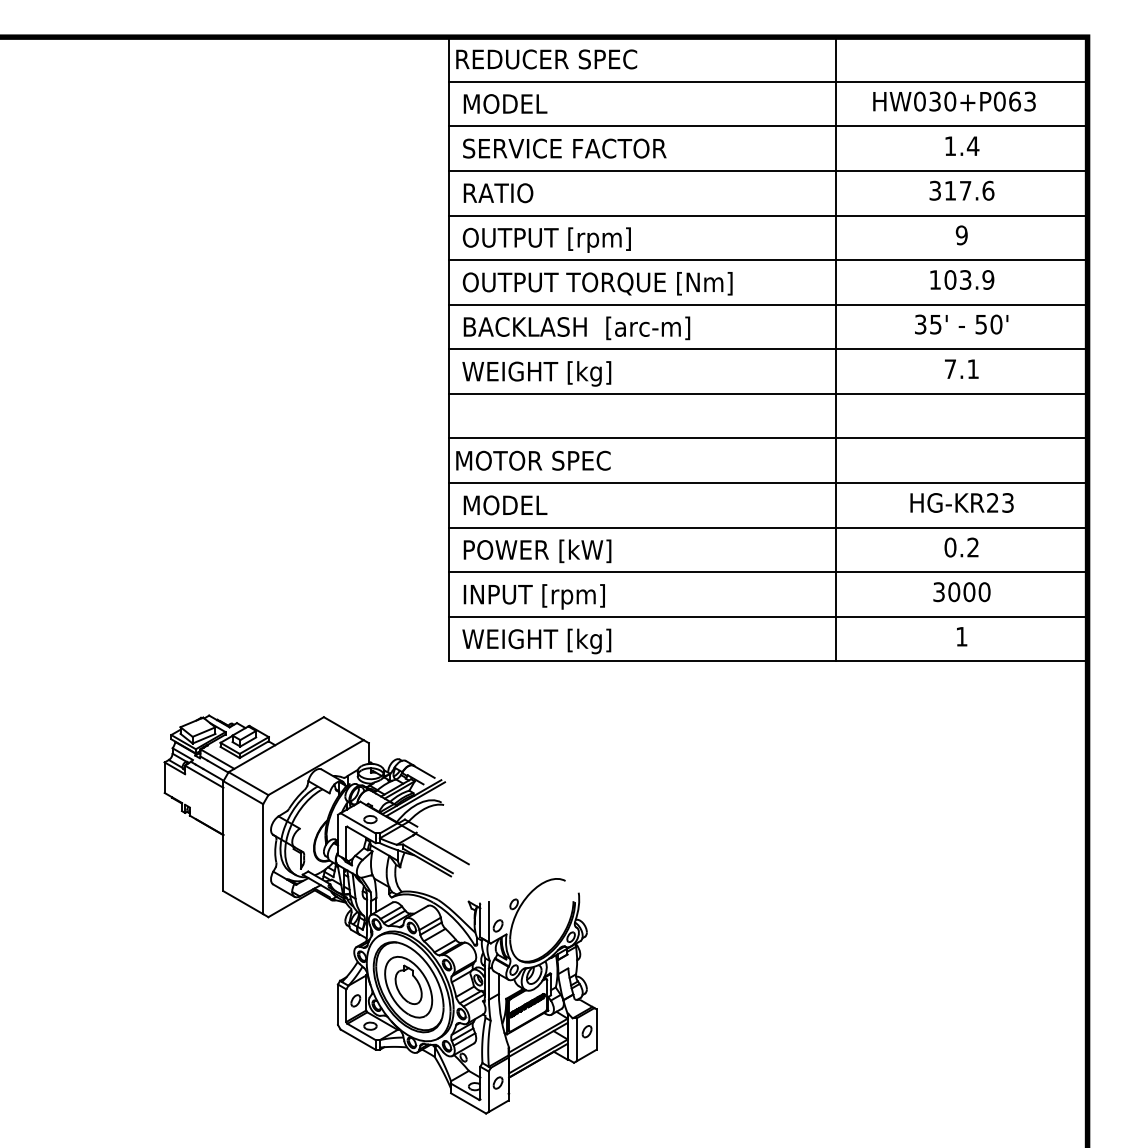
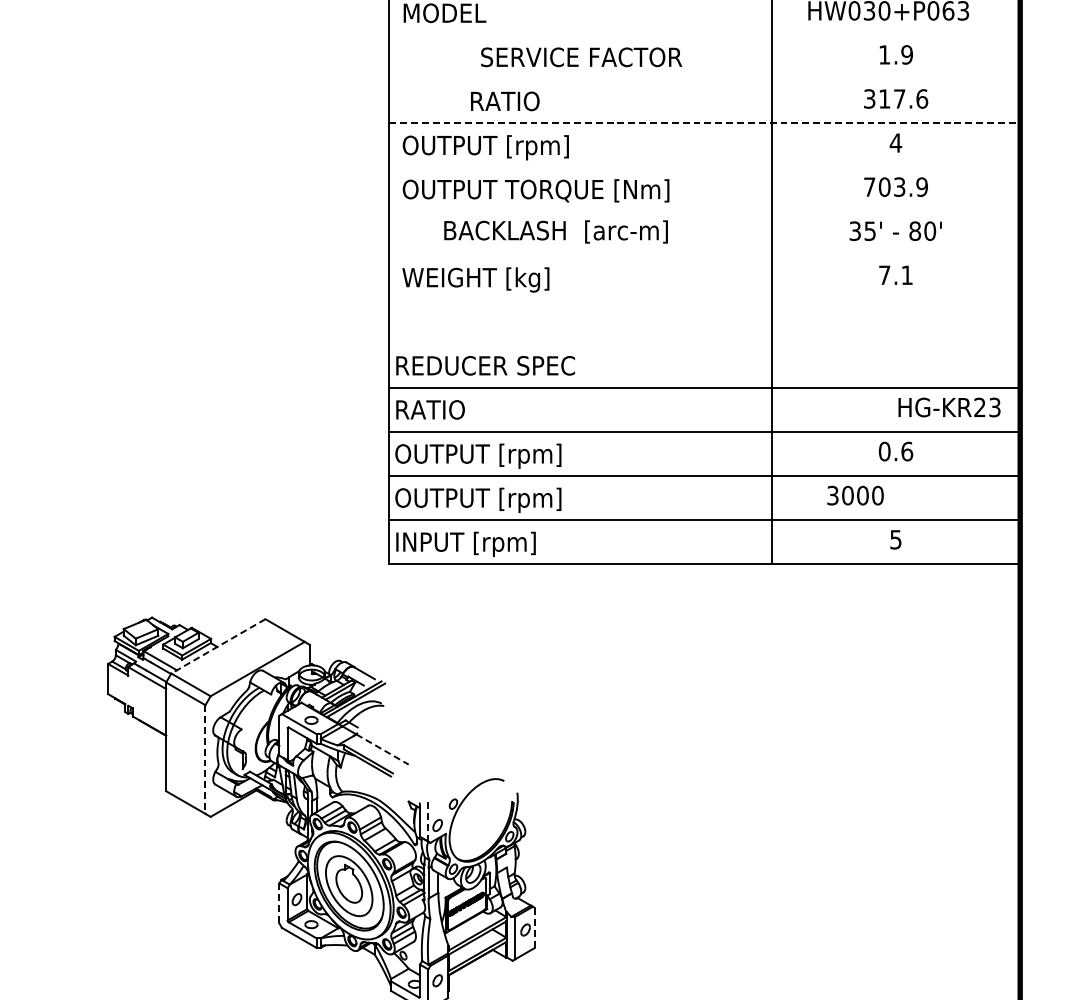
line: (768, 126) -> (704, 35), removed
text: (972, 146) -> (906, 55), 1.4 -> 1.9
text: (564, 148) -> (581, 57), moved
line: (768, 170) -> (704, 78), removed
text: (498, 193) -> (505, 101), moved
line: (768, 215) -> (704, 123), solid -> dashed
text: (961, 235) -> (895, 143), 9 -> 4
line: (768, 260) -> (704, 167), removed
text: (934, 279) -> (868, 186), 103.9 -> 703.9
line: (768, 304) -> (704, 211), removed
text: (981, 324) -> (915, 231), 50' -> 80'
text: (576, 328) -> (555, 232), moved
line: (768, 349) -> (704, 255), removed
line: (768, 393) -> (704, 299), removed
line: (768, 438) -> (704, 343), removed
text: (547, 460) -> (486, 365), MOTOR SPEC -> REDUCER SPEC
text: (961, 502) -> (948, 407), moved
text: (501, 505) -> (440, 410), MODEL -> RATIO
text: (973, 547) -> (907, 451), 0.2 -> 0.6
text: (539, 552) -> (478, 456), POWER [kW] -> OUTPUT [rpm]
text: (961, 592) -> (855, 495), moved
text: (539, 596) -> (478, 499), INPUT [rpm] -> OUTPUT [rpm]
text: (961, 636) -> (895, 539), 1 -> 5
text: (533, 641) -> (472, 544), WEIGHT [kg] -> INPUT [rpm]
line: (276, 744) -> (218, 646), solid -> dashed
line: (442, 849) -> (382, 749), solid -> dashed
line: (263, 859) -> (205, 759), solid -> dashed
line: (488, 921) -> (428, 821), solid -> dashed
line: (338, 1005) -> (279, 904), solid -> dashed
line: (596, 1029) -> (534, 927), solid -> dashed

